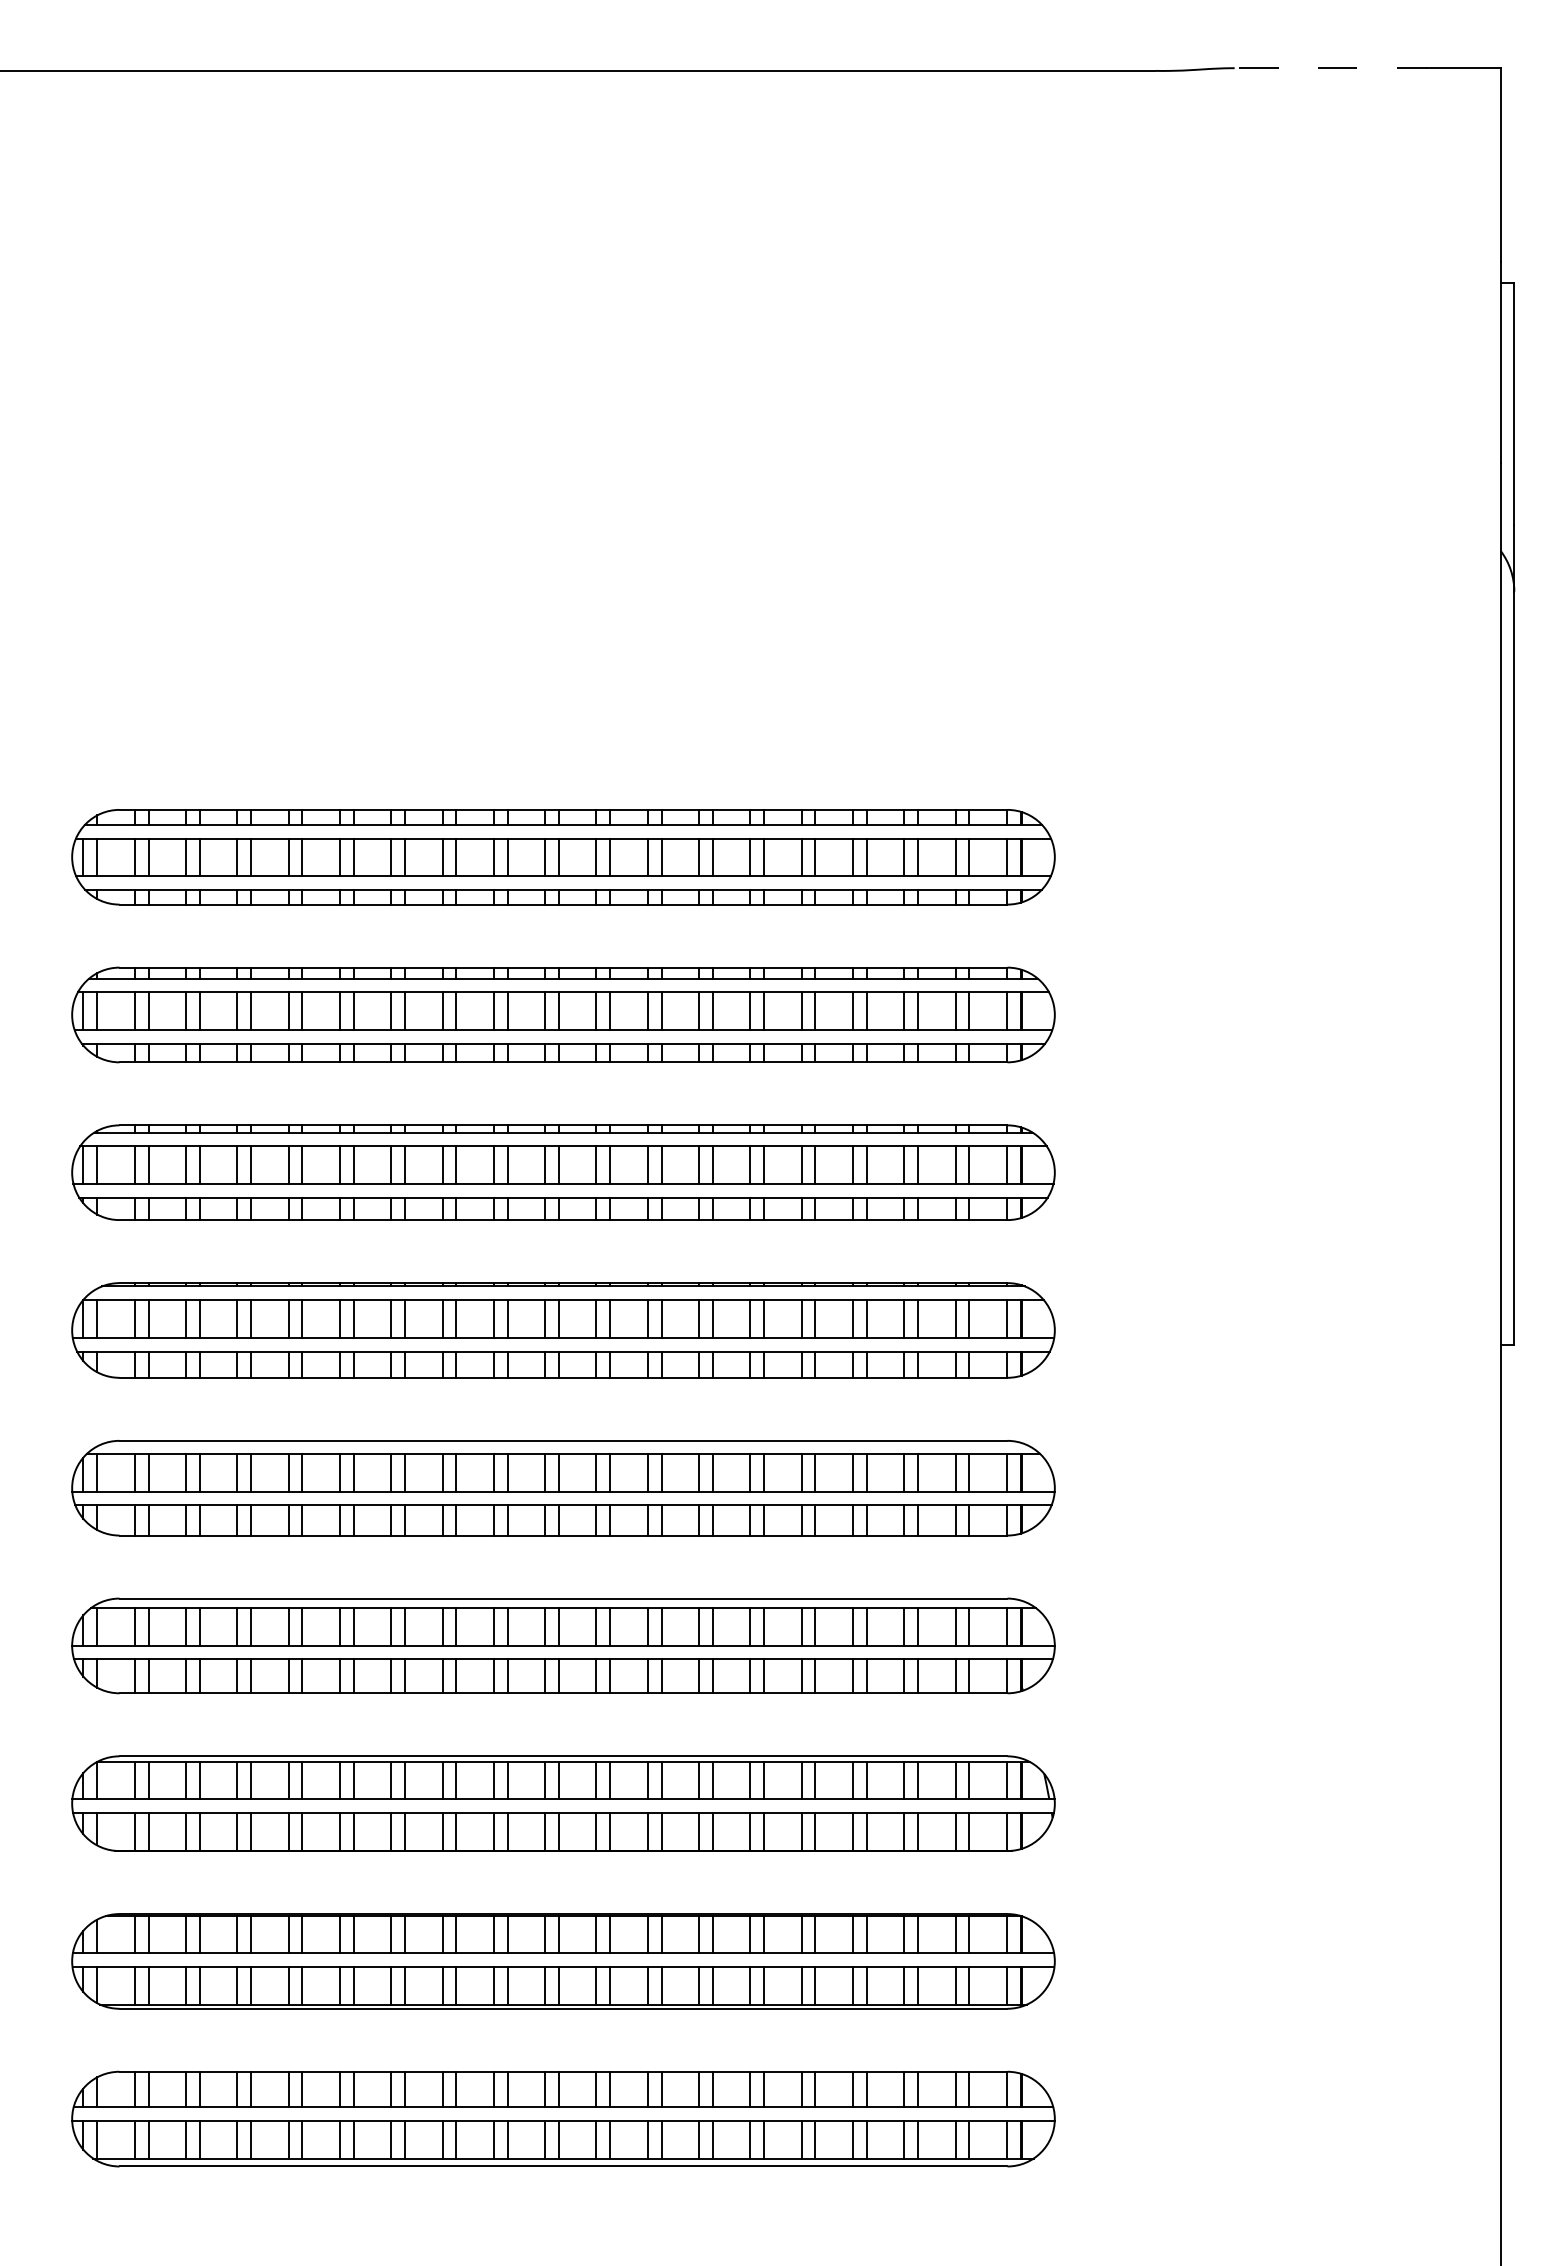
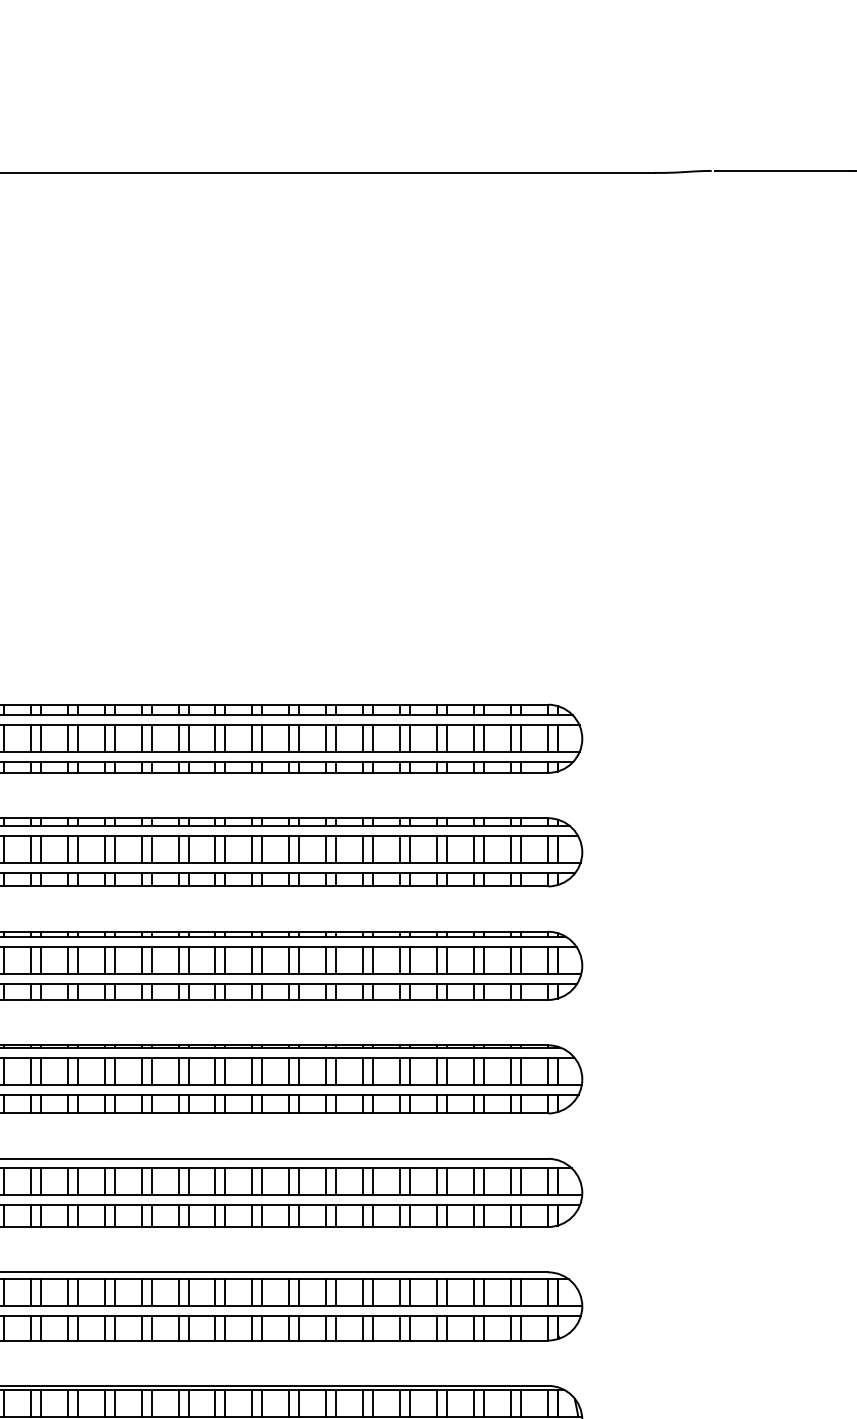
line: (1332, 67) -> (782, 170), dashed -> solid

